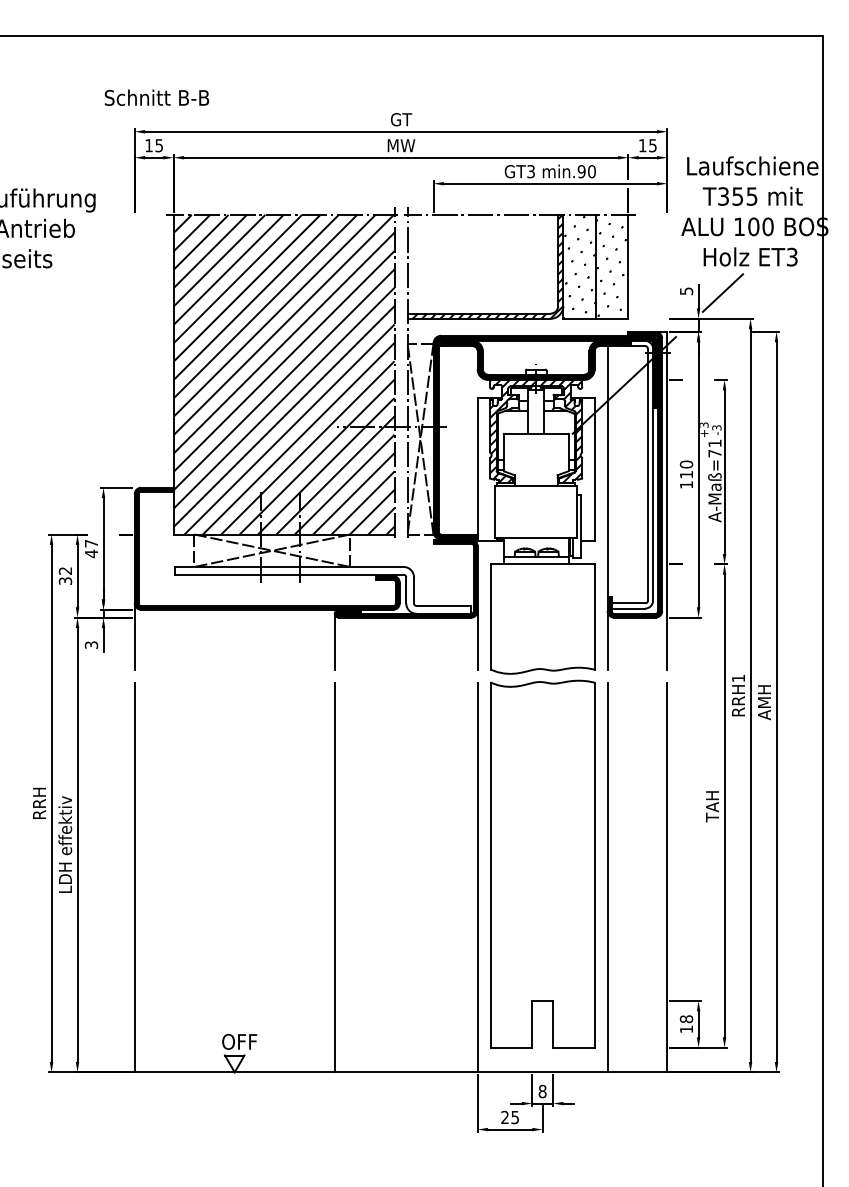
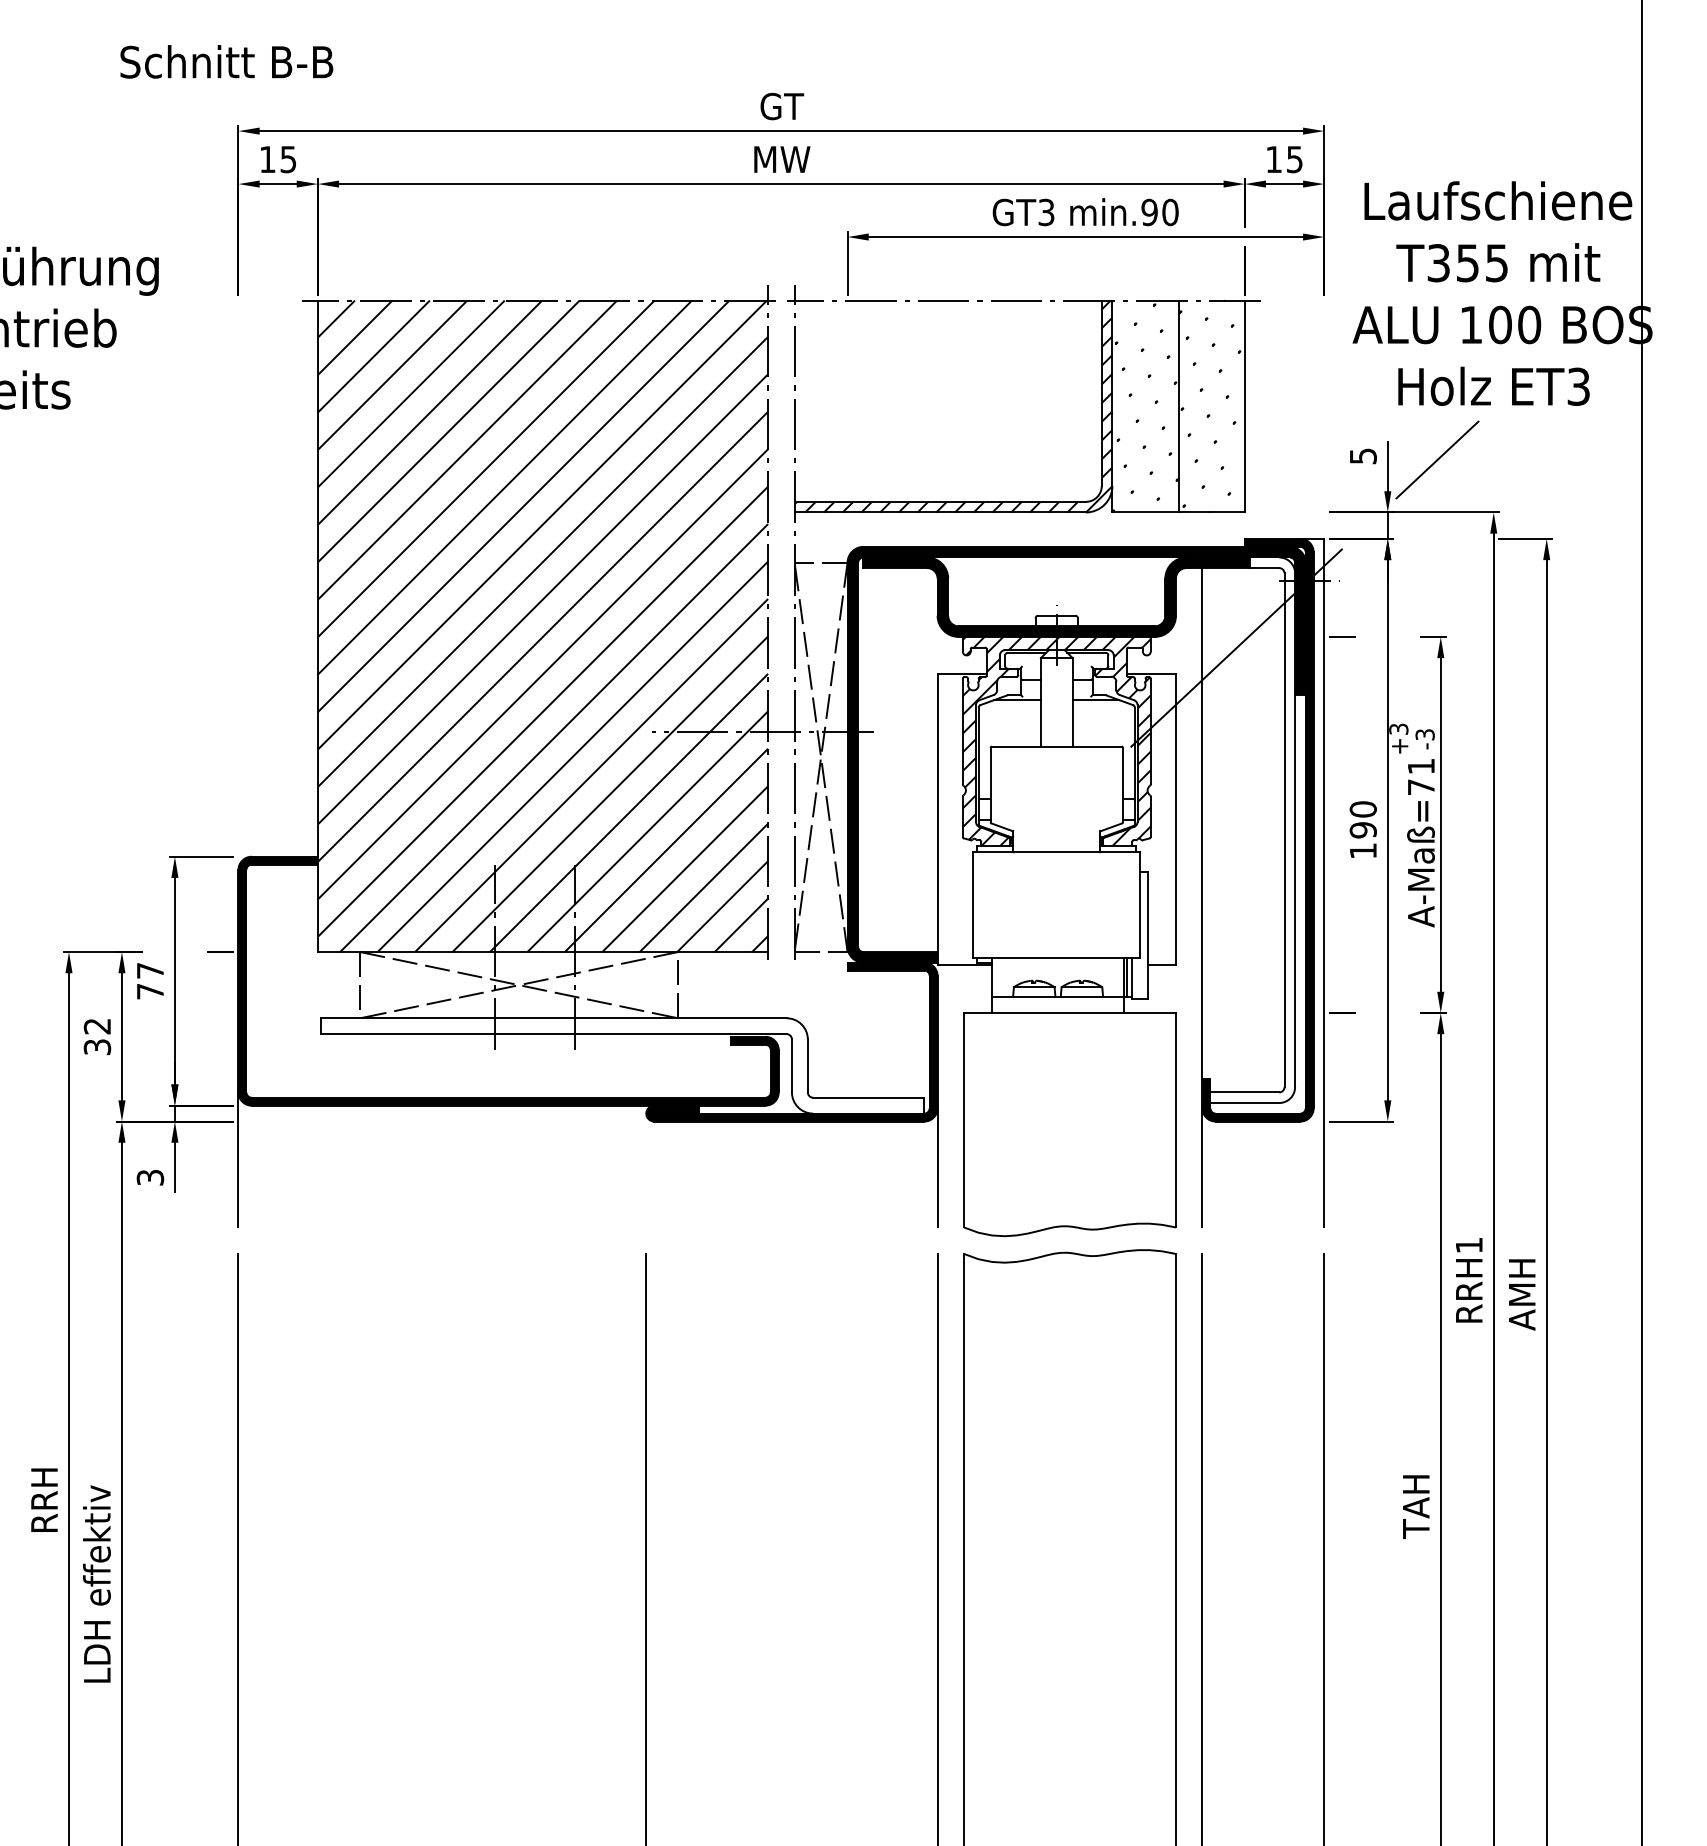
text: (156, 97) -> (225, 61), moved
text: (686, 474) -> (1363, 829), 110 -> 190
text: (91, 553) -> (150, 990), 47 -> 77
line: (334, 641) -> (645, 1170), removed

